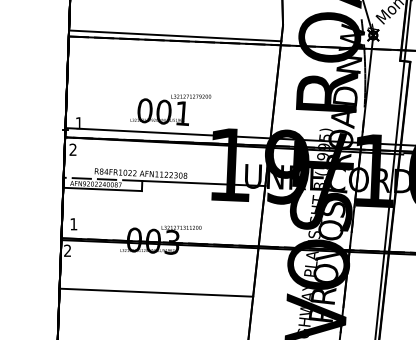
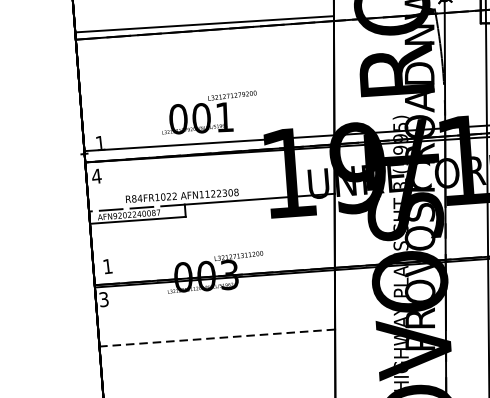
text: (73, 149) -> (97, 175), 2 -> 4
text: (67, 251) -> (103, 300), 2 -> 3
line: (156, 292) -> (217, 337), solid -> dashed

